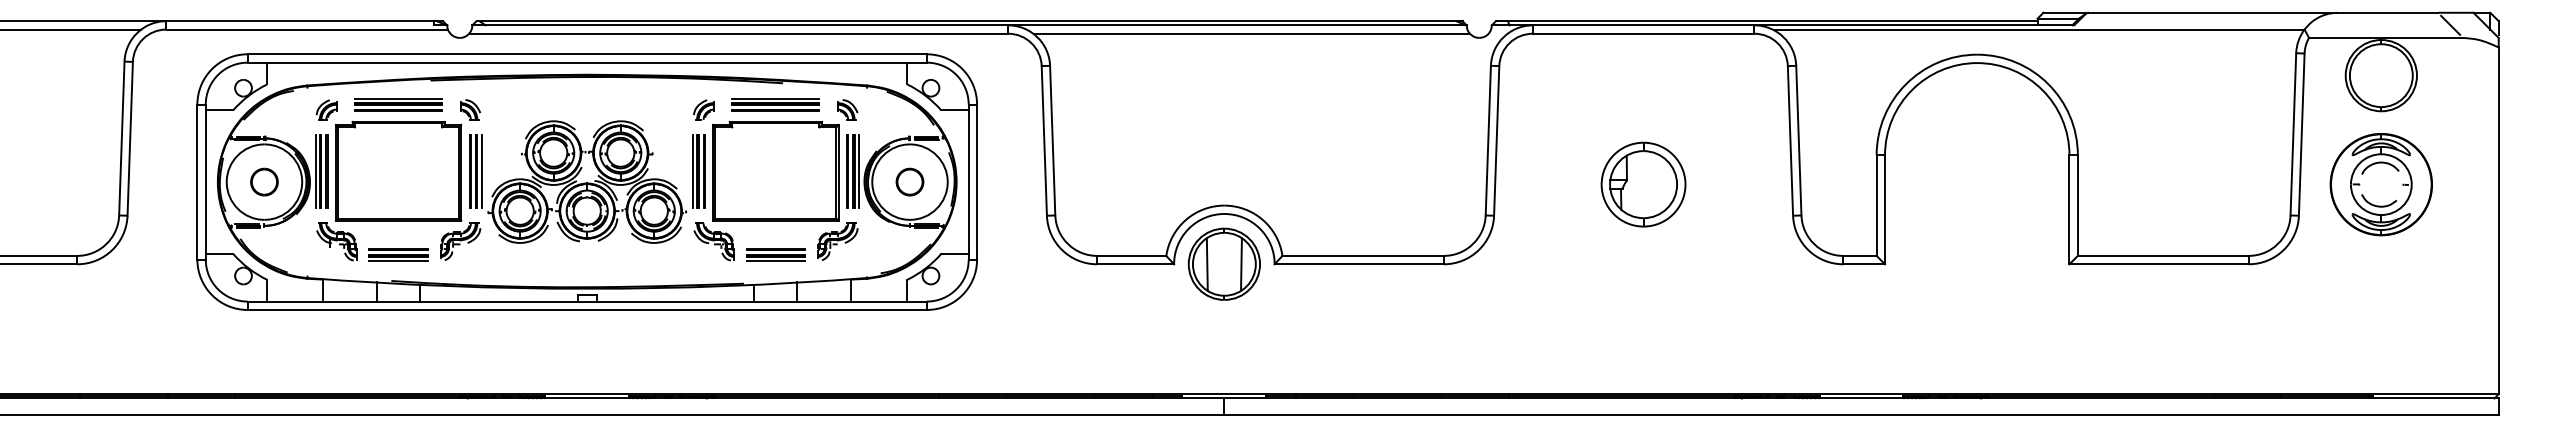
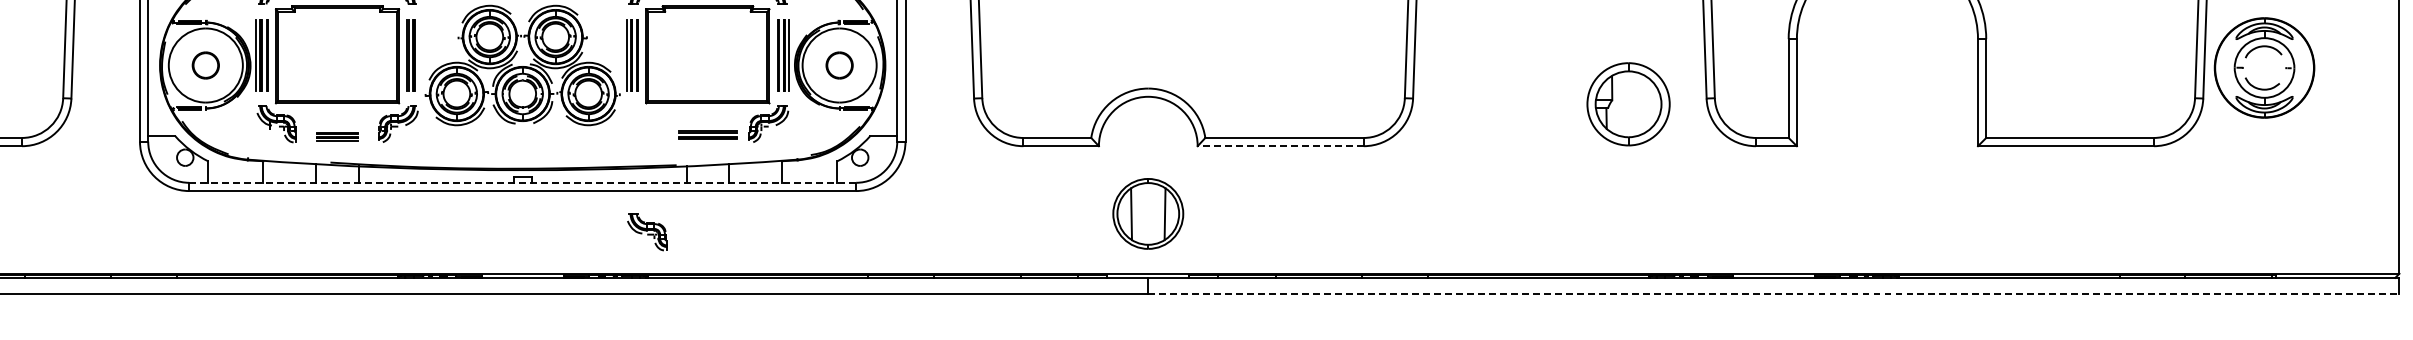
line: (481, 171) -> (418, 55), removed
part: (1643, 184) -> (1628, 104), moved
part: (2380, 184) -> (2263, 67), moved
part: (713, 241) -> (646, 231), moved
part: (398, 254) -> (337, 136), size x0.7
line: (775, 261) -> (707, 143), removed
part: (1223, 263) -> (1147, 213), moved
line: (1359, 264) -> (1280, 146), solid -> dashed
line: (587, 301) -> (523, 182), solid -> dashed
line: (1862, 415) -> (1774, 294), solid -> dashed

